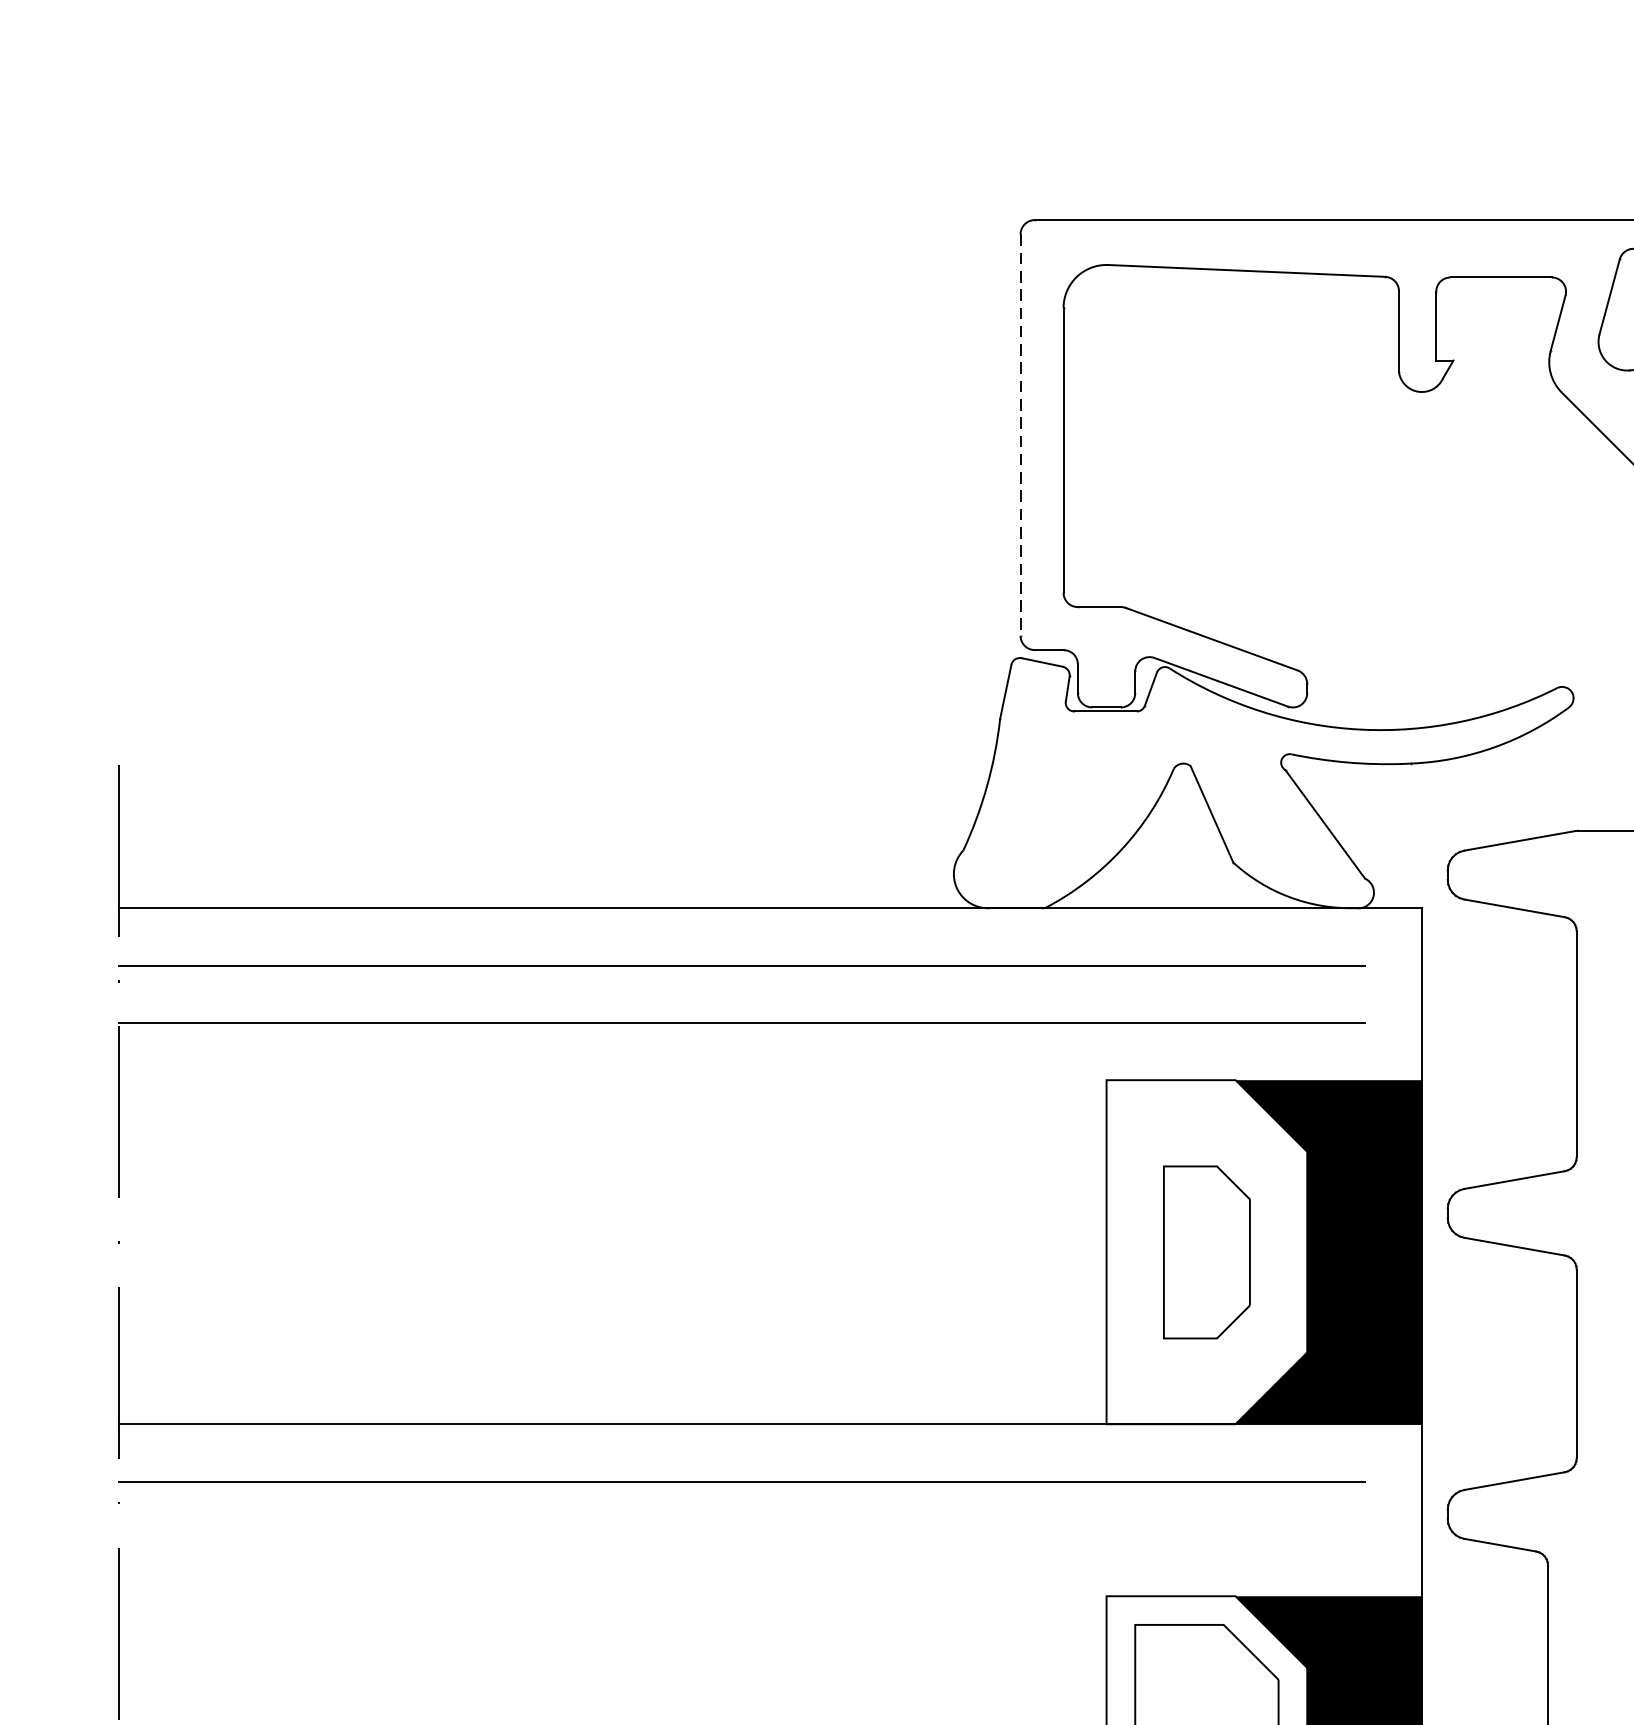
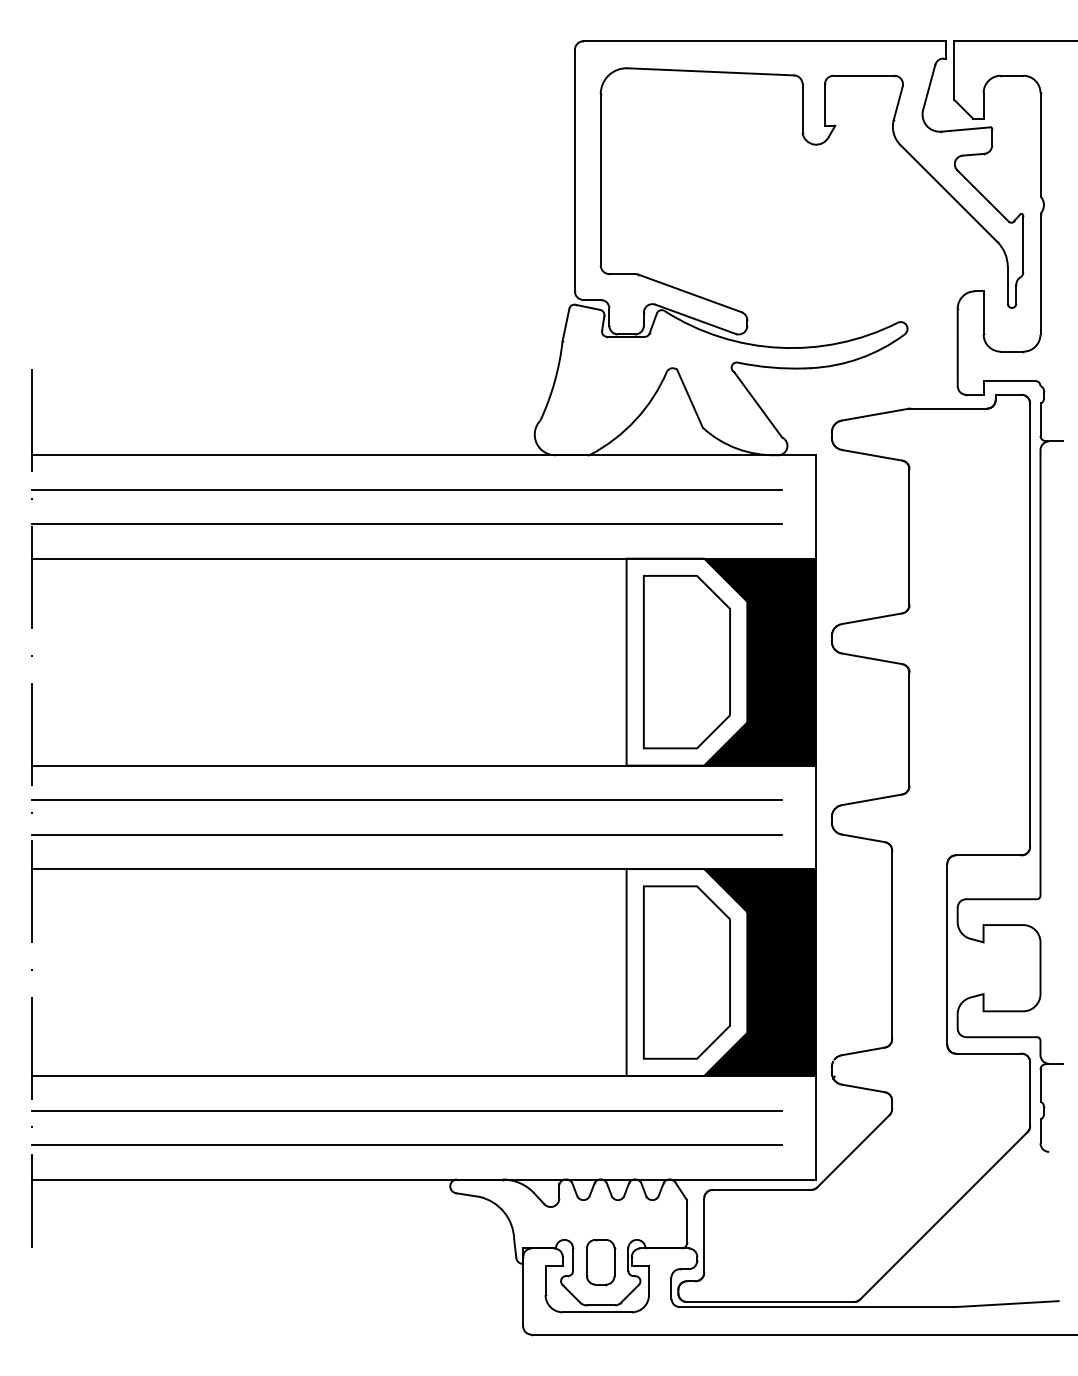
line: (1019, 434) -> (574, 170), dashed -> solid
line: (770, 1079) -> (424, 558), added
part: (1206, 1252) -> (686, 662), size x1.67
line: (740, 1538) -> (406, 834), added
line: (770, 1596) -> (424, 869), added

